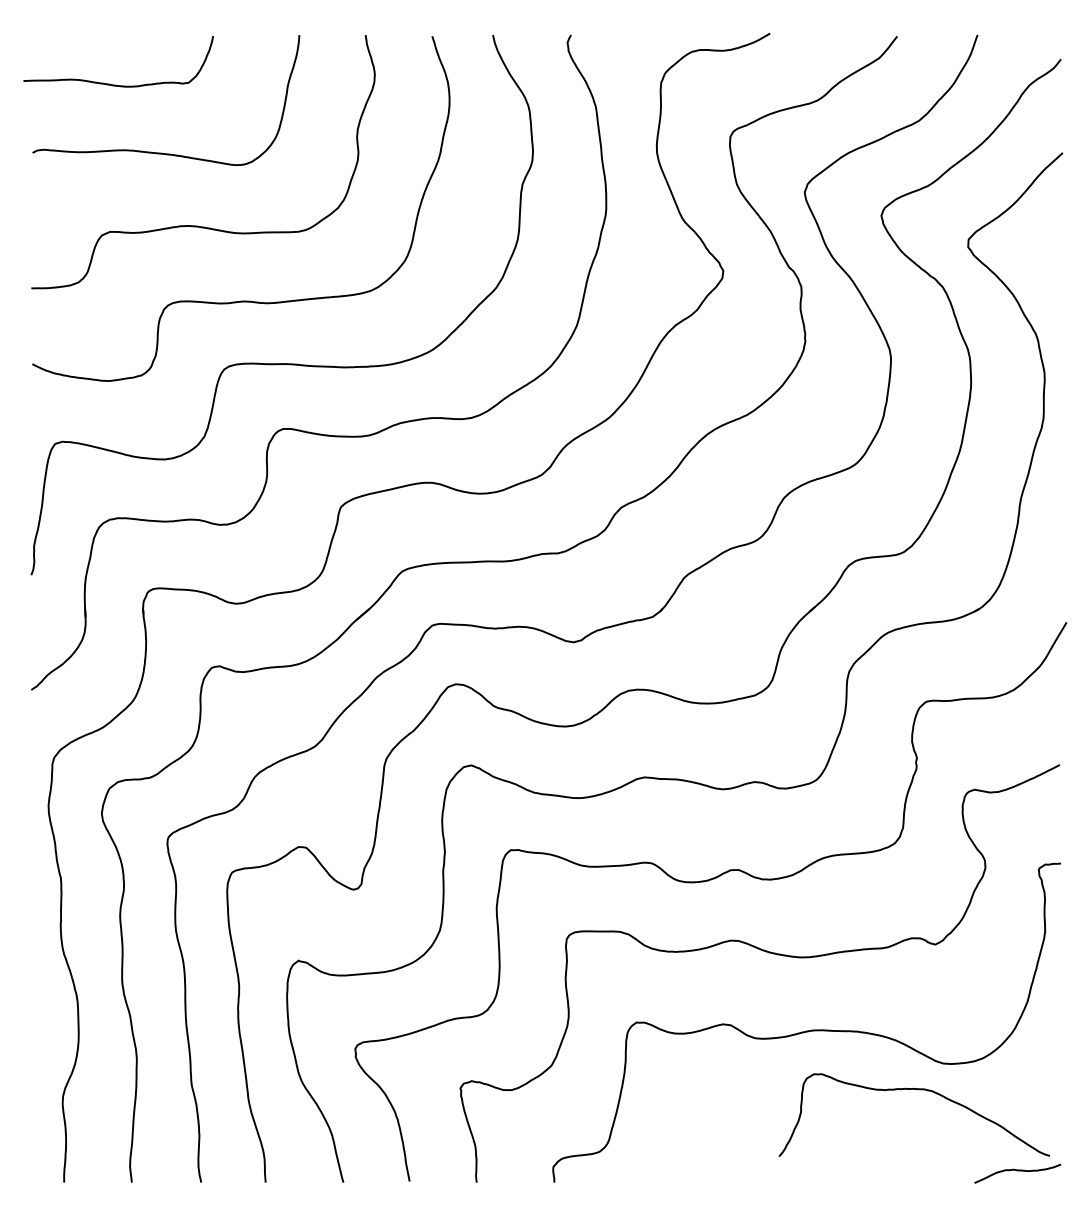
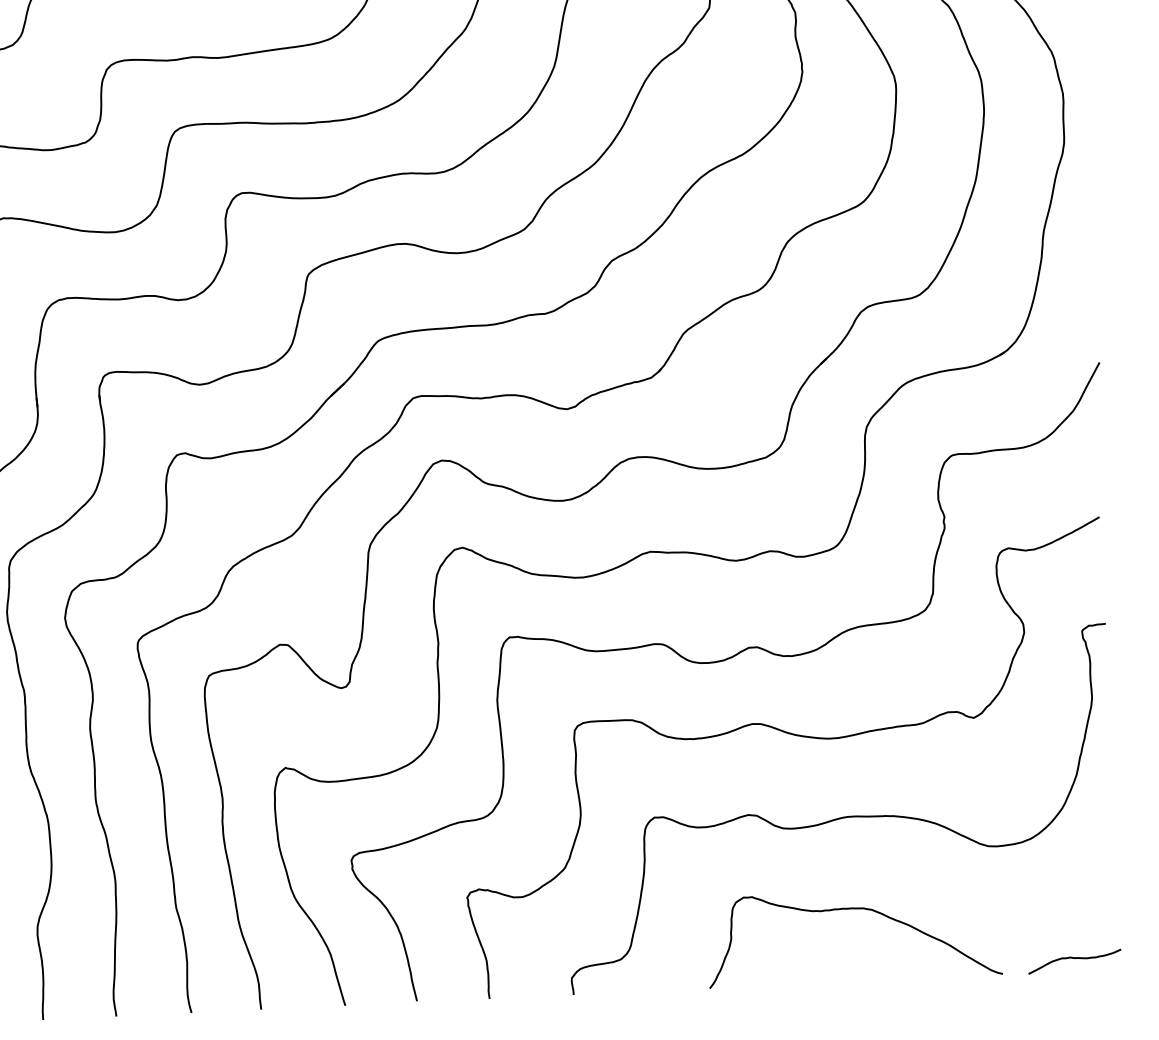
curve: (918, 1090) -> (857, 909), moved

